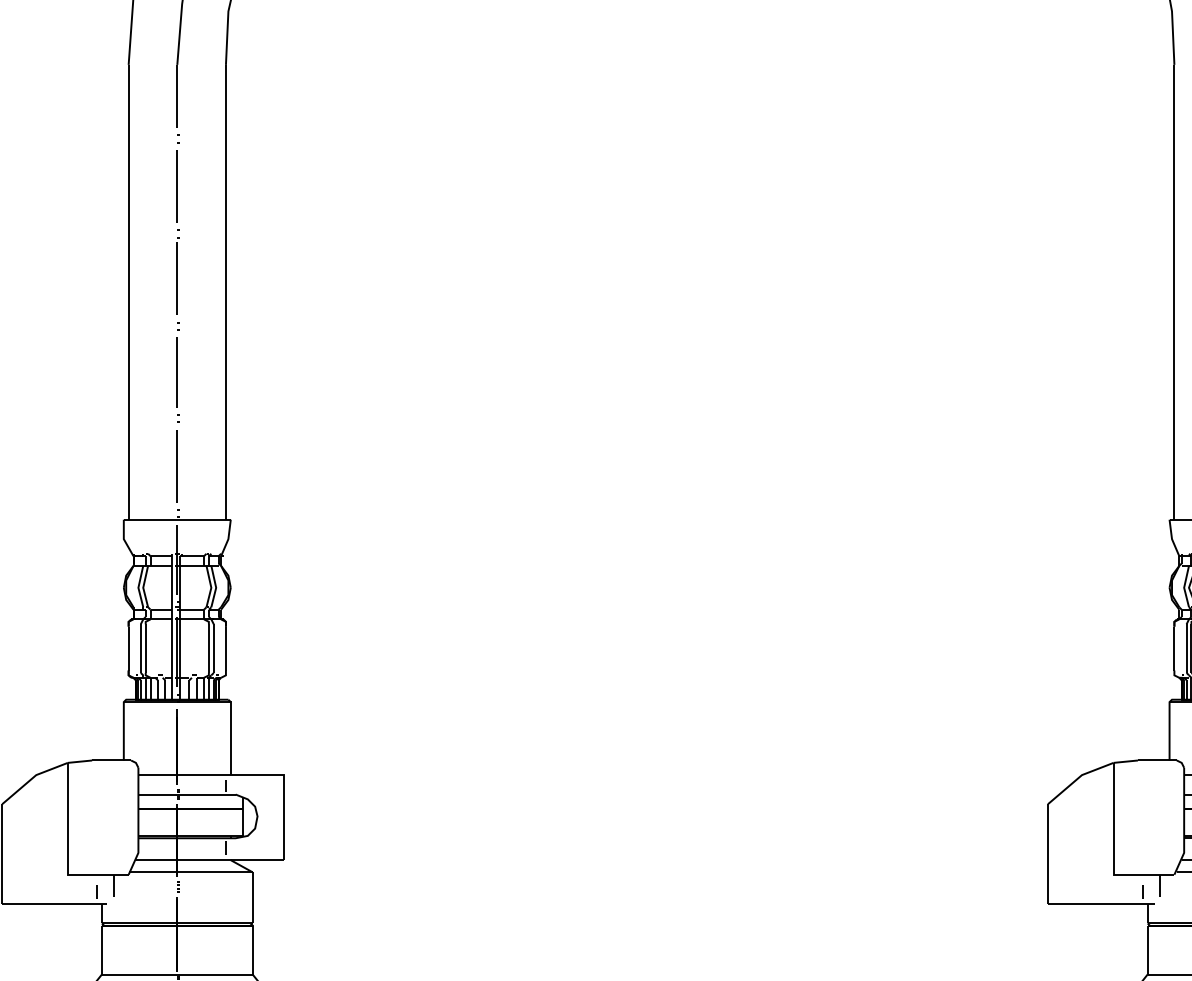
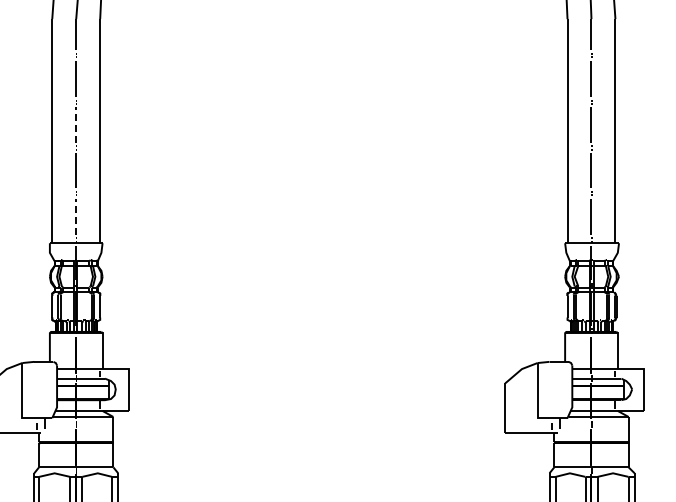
line: (177, 278) -> (76, 124), solid -> dashed
line: (177, 465) -> (76, 216), solid -> dashed

